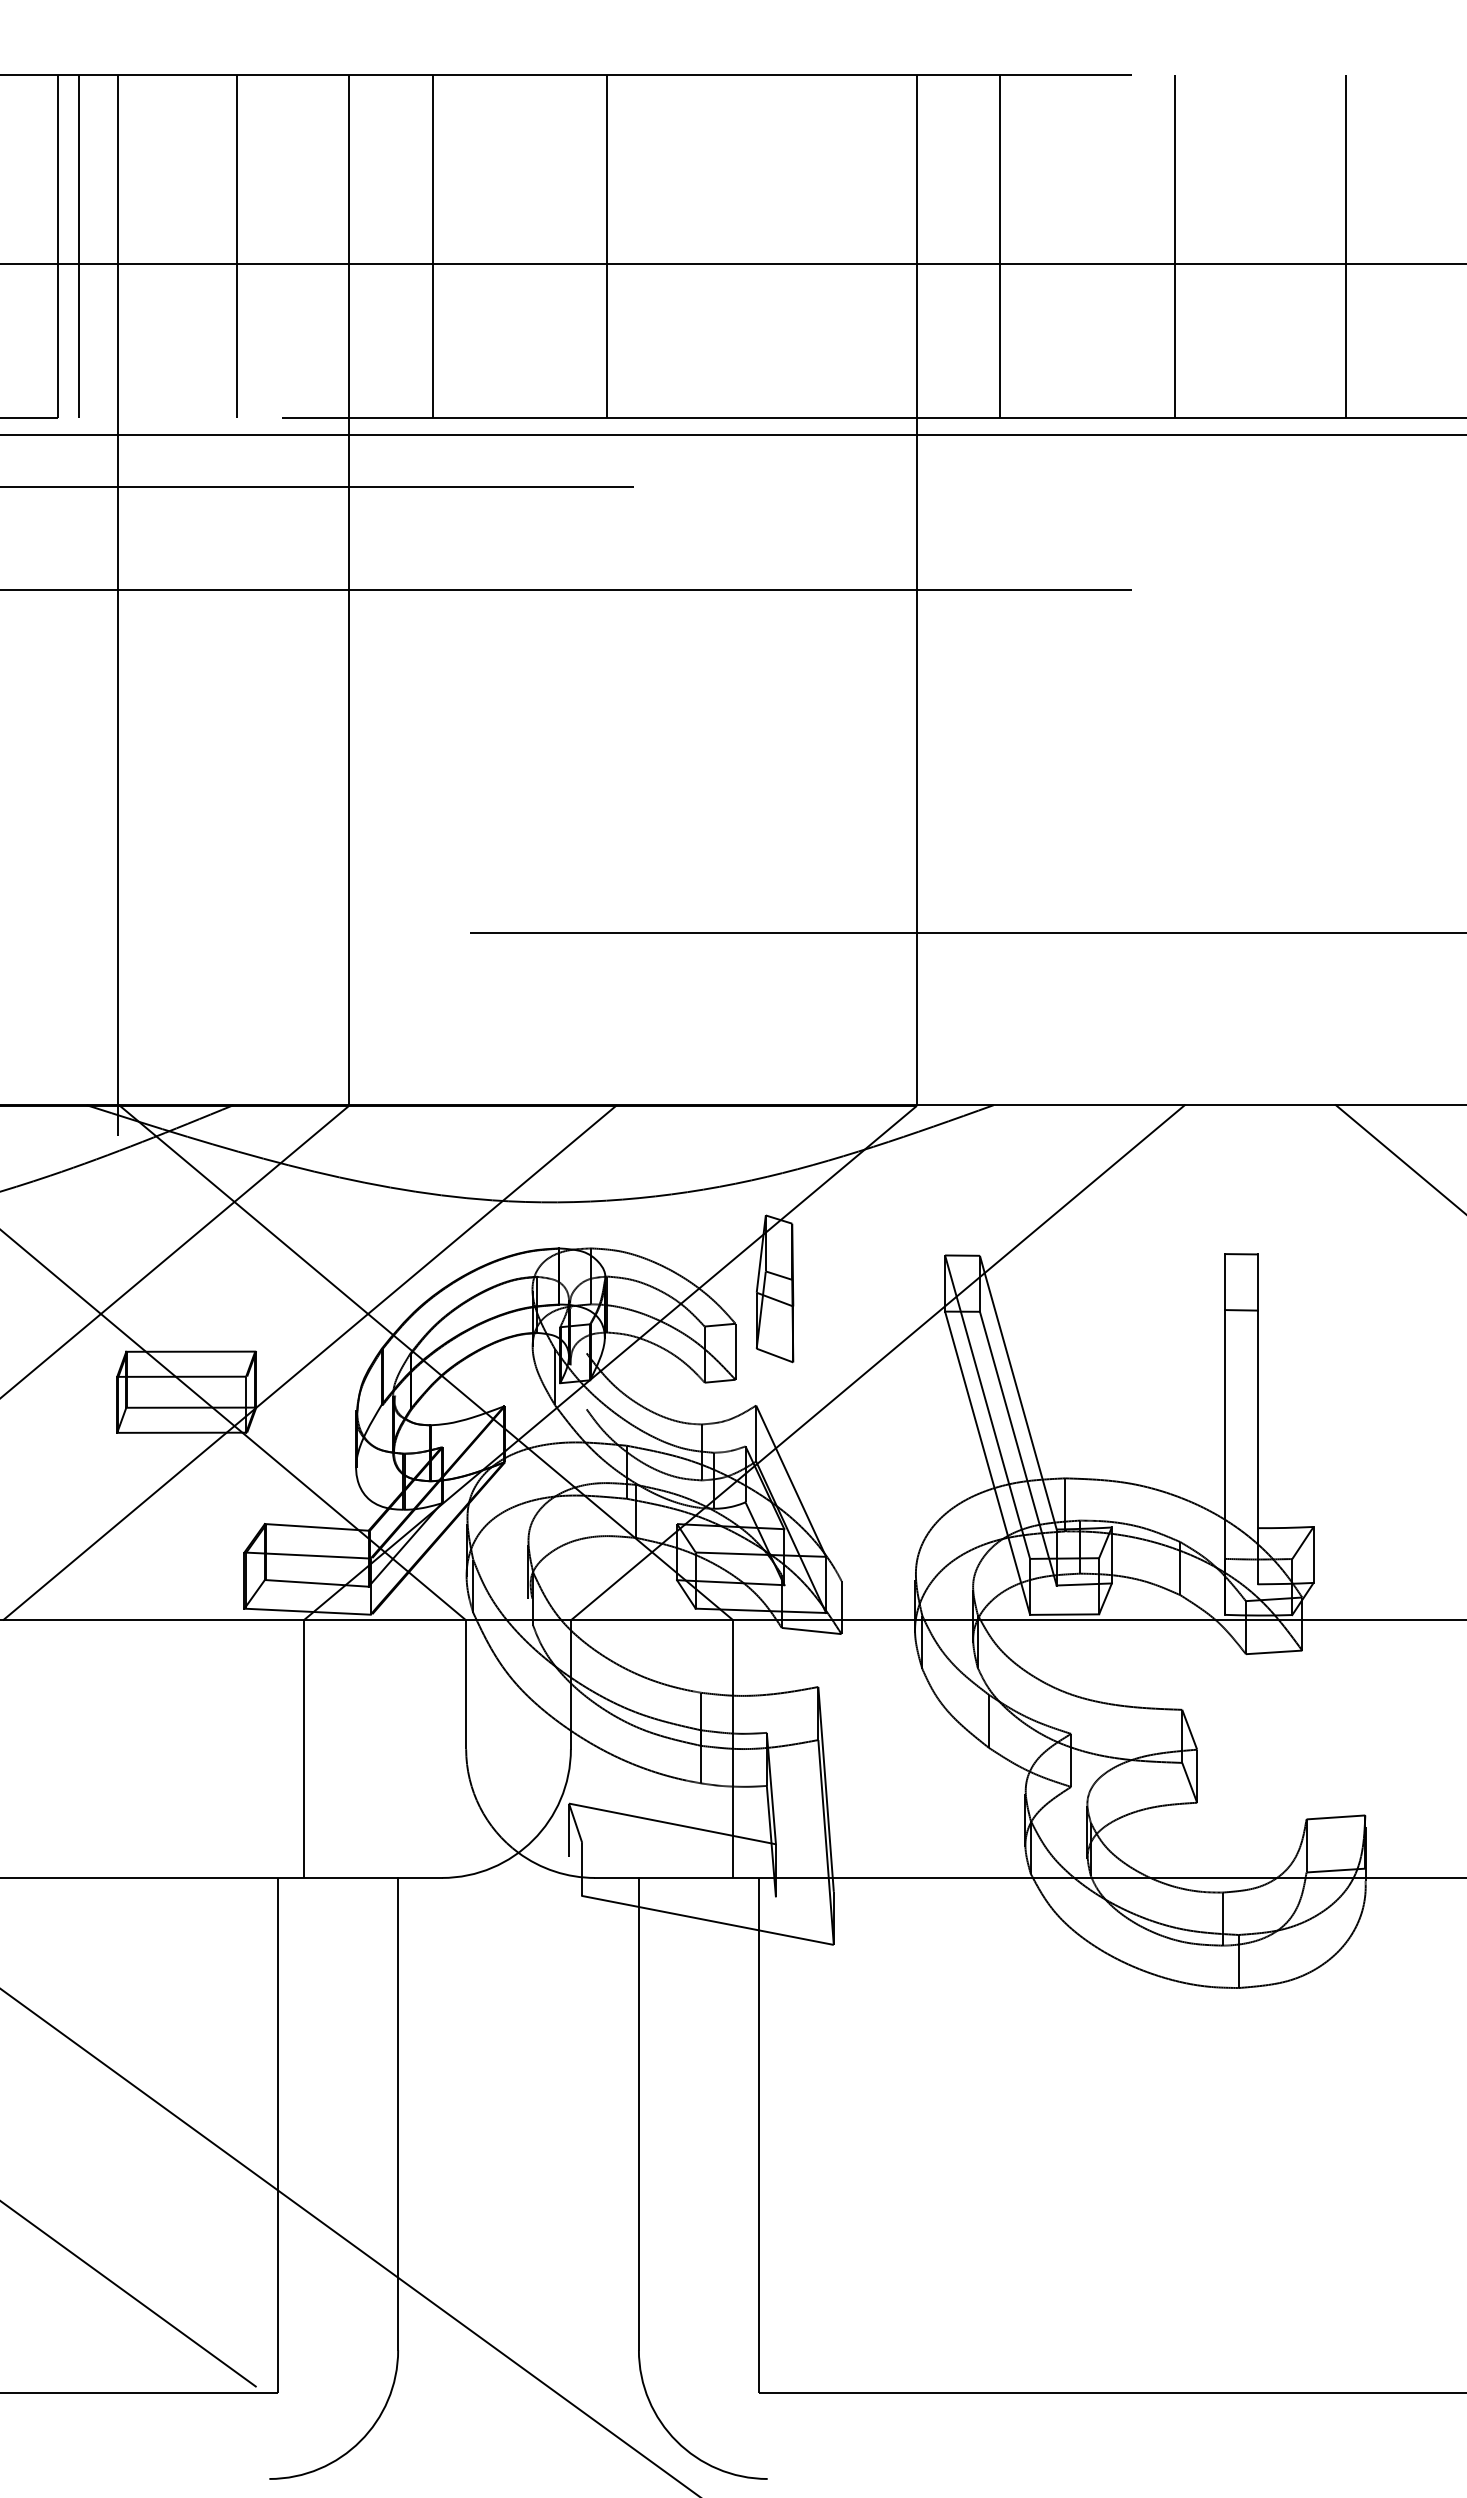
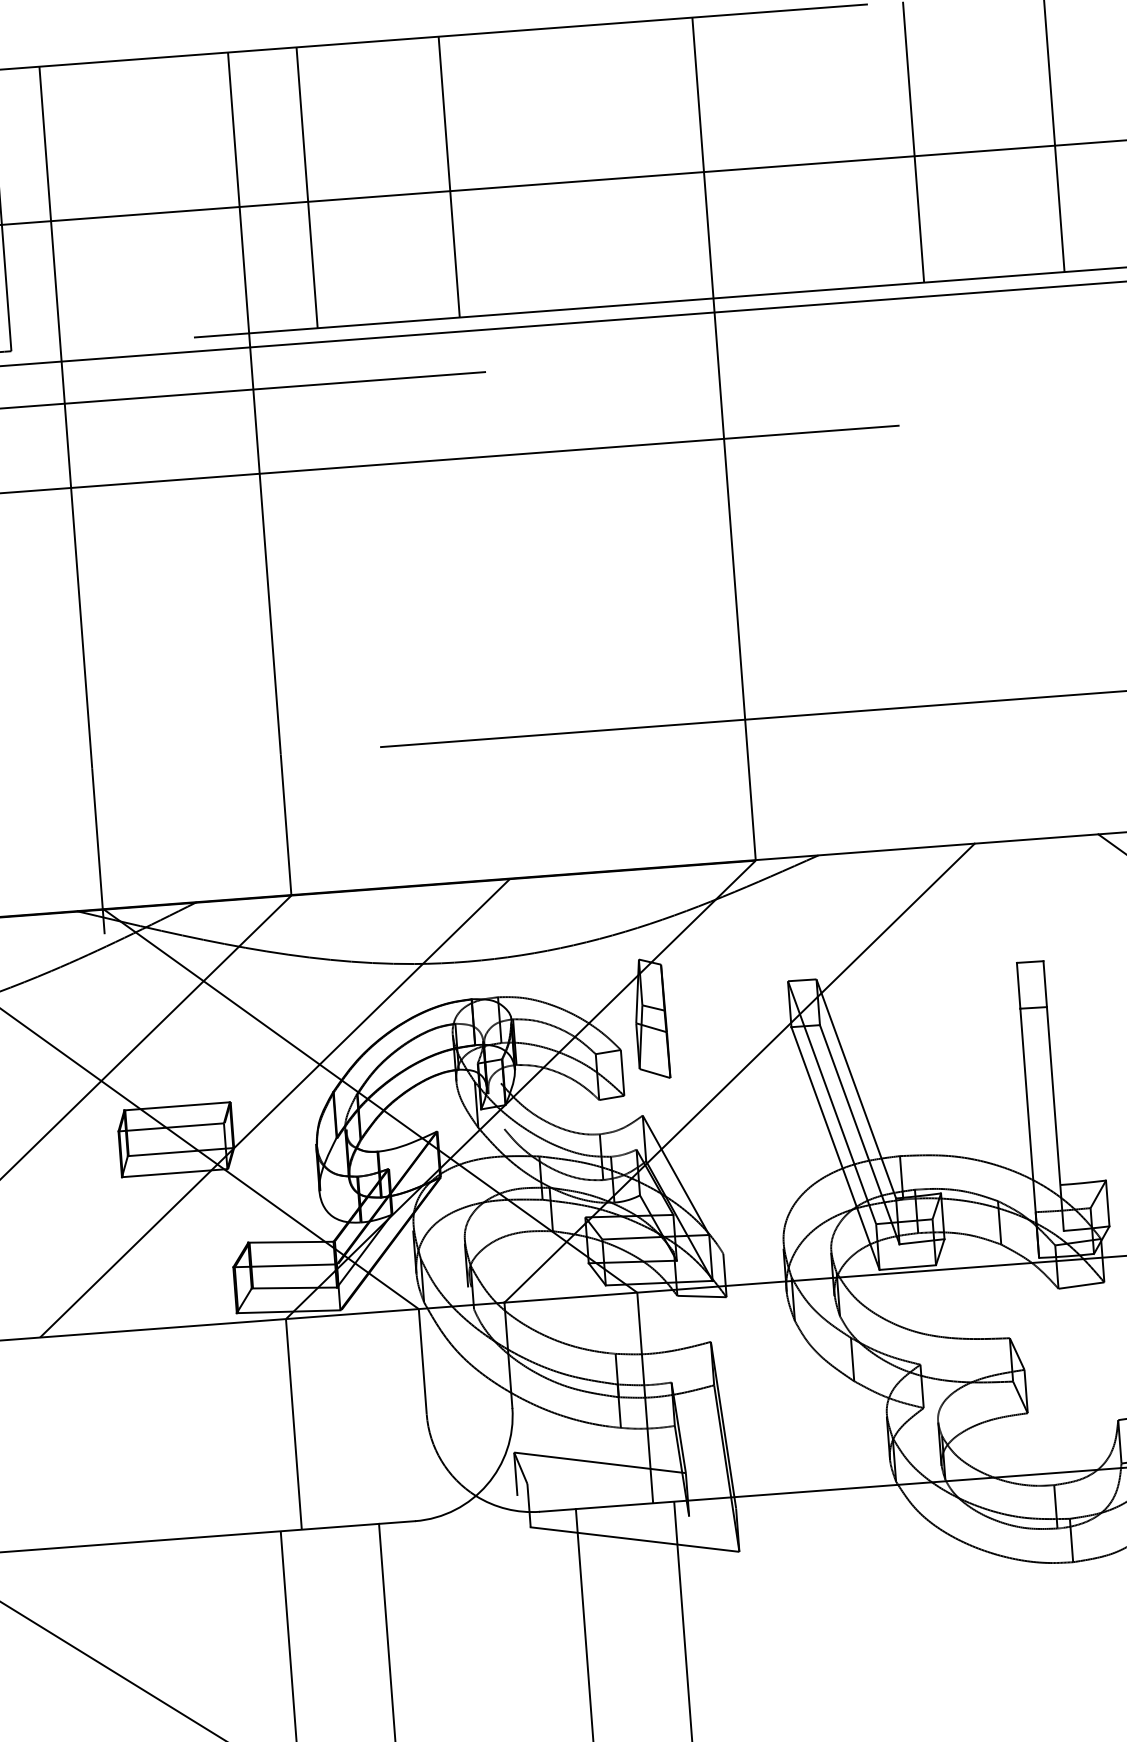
line: (78, 246) -> (17, 209), removed
line: (236, 246) -> (146, 199), removed
line: (999, 246) -> (770, 152), removed

